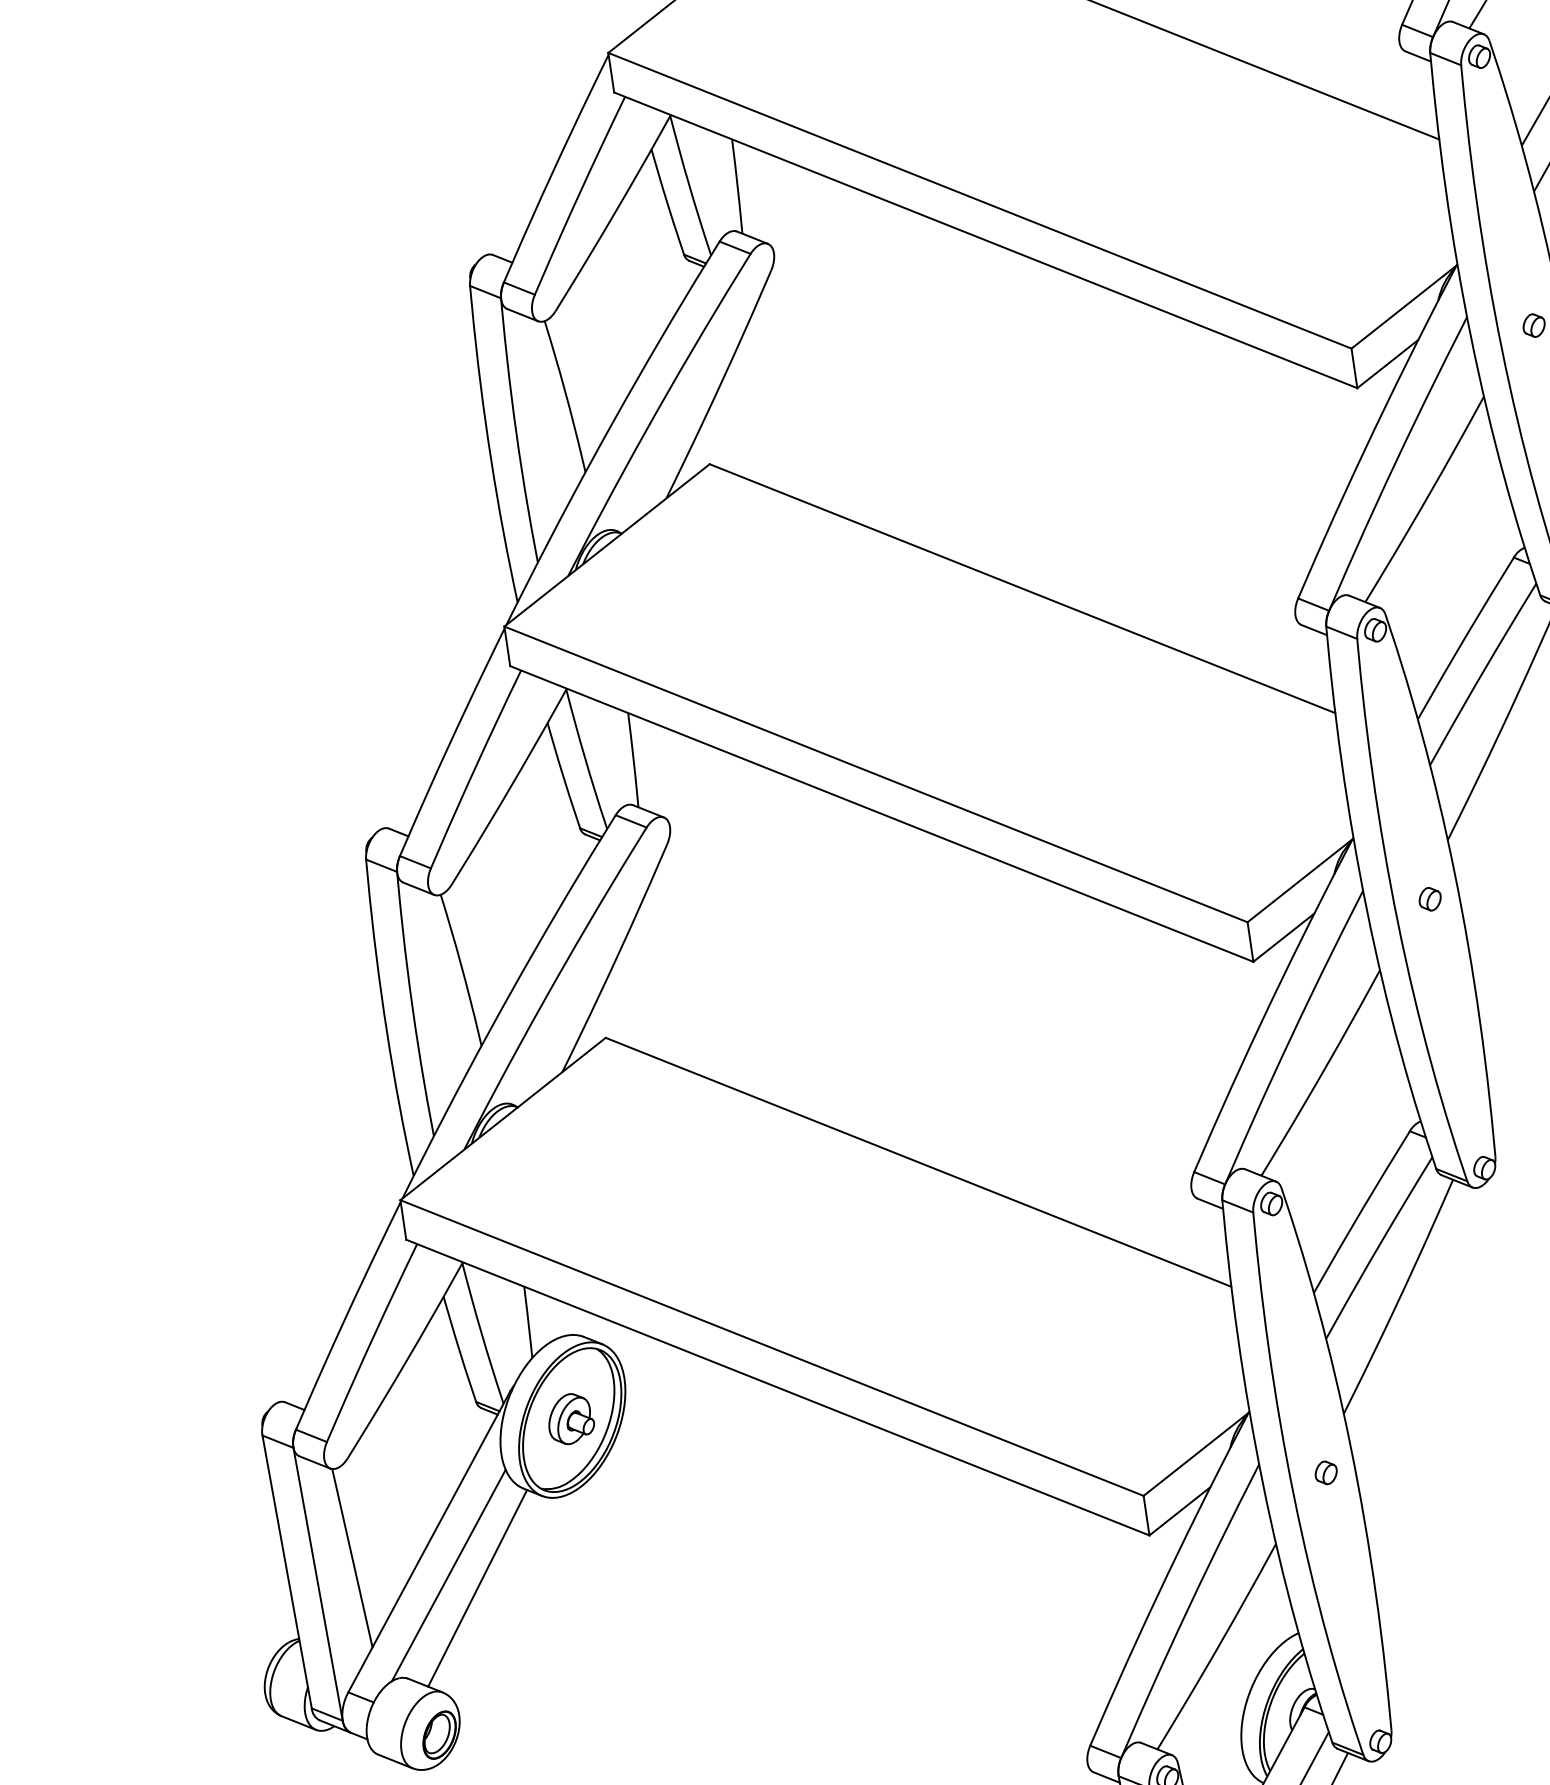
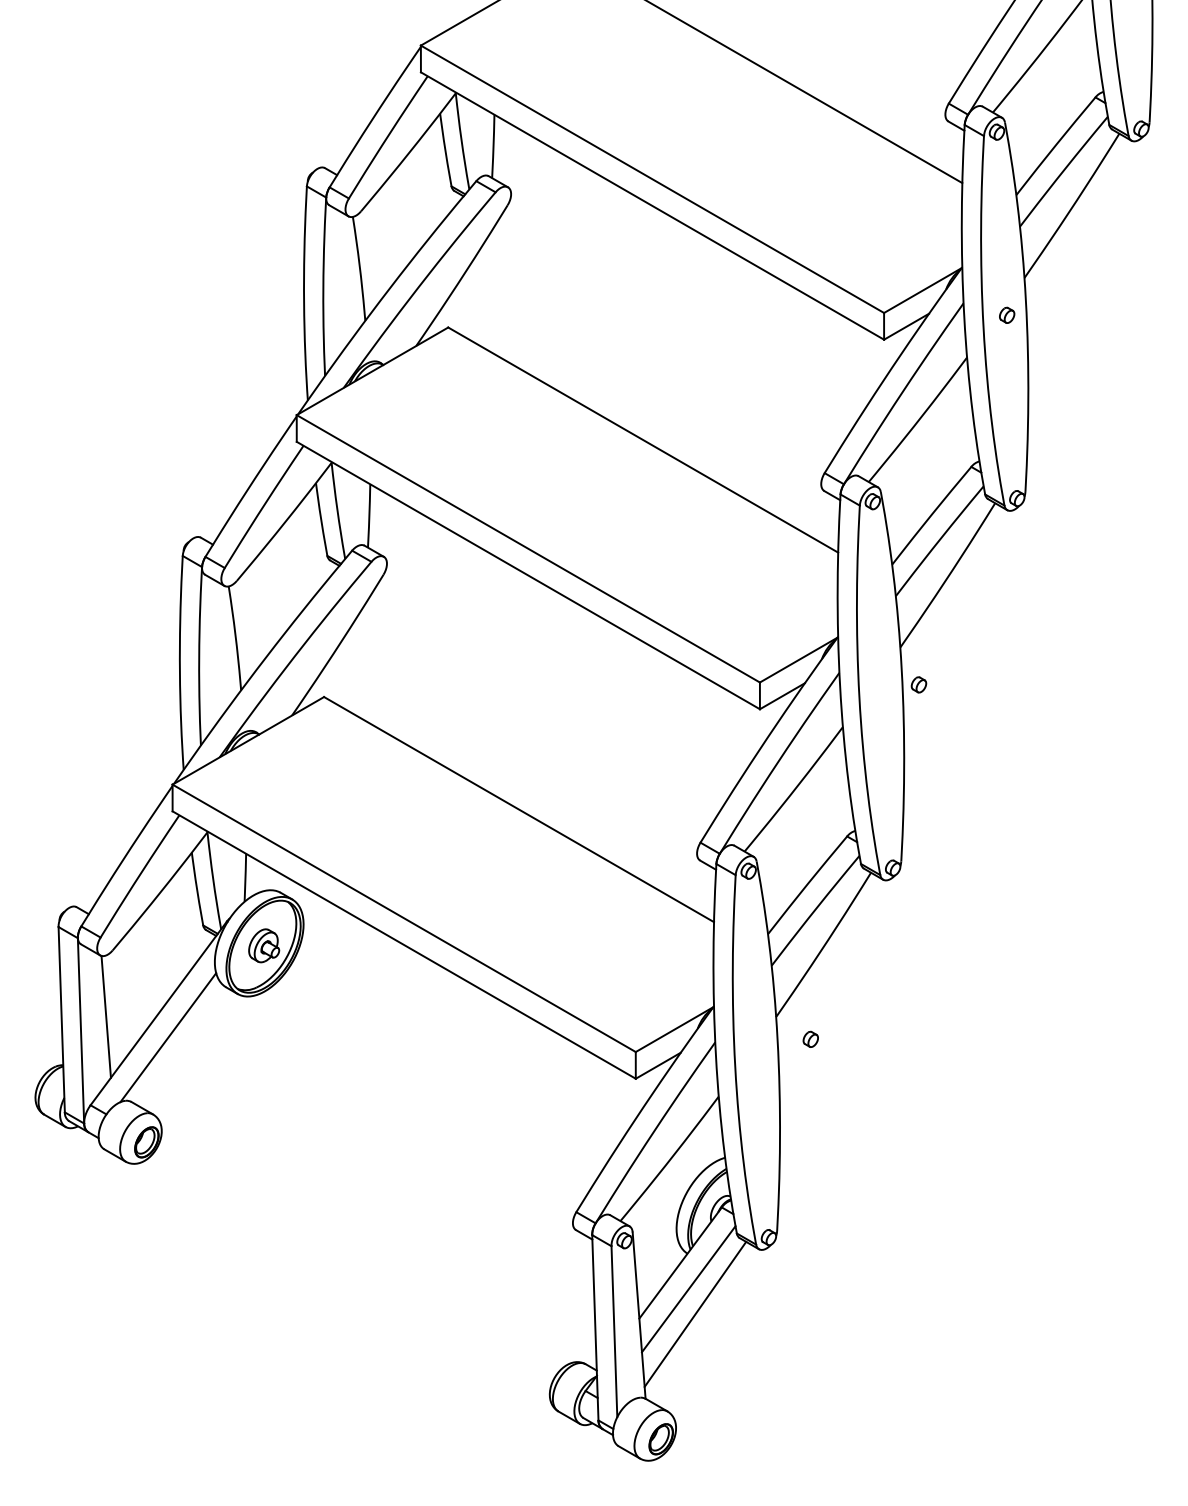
part: (1429, 898) -> (918, 684), moved
part: (1325, 1471) -> (810, 1038), moved
line: (477, 1587) -> (186, 1048), removed

